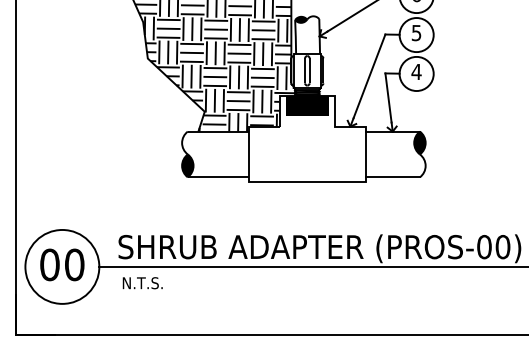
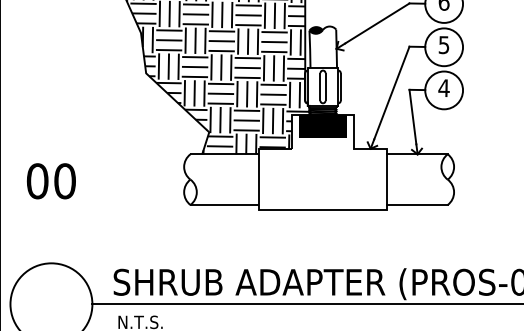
fill: (419, 142) -> (447, 166), removed
fill: (187, 165) -> (190, 191), removed
text: (62, 264) -> (51, 180), moved

